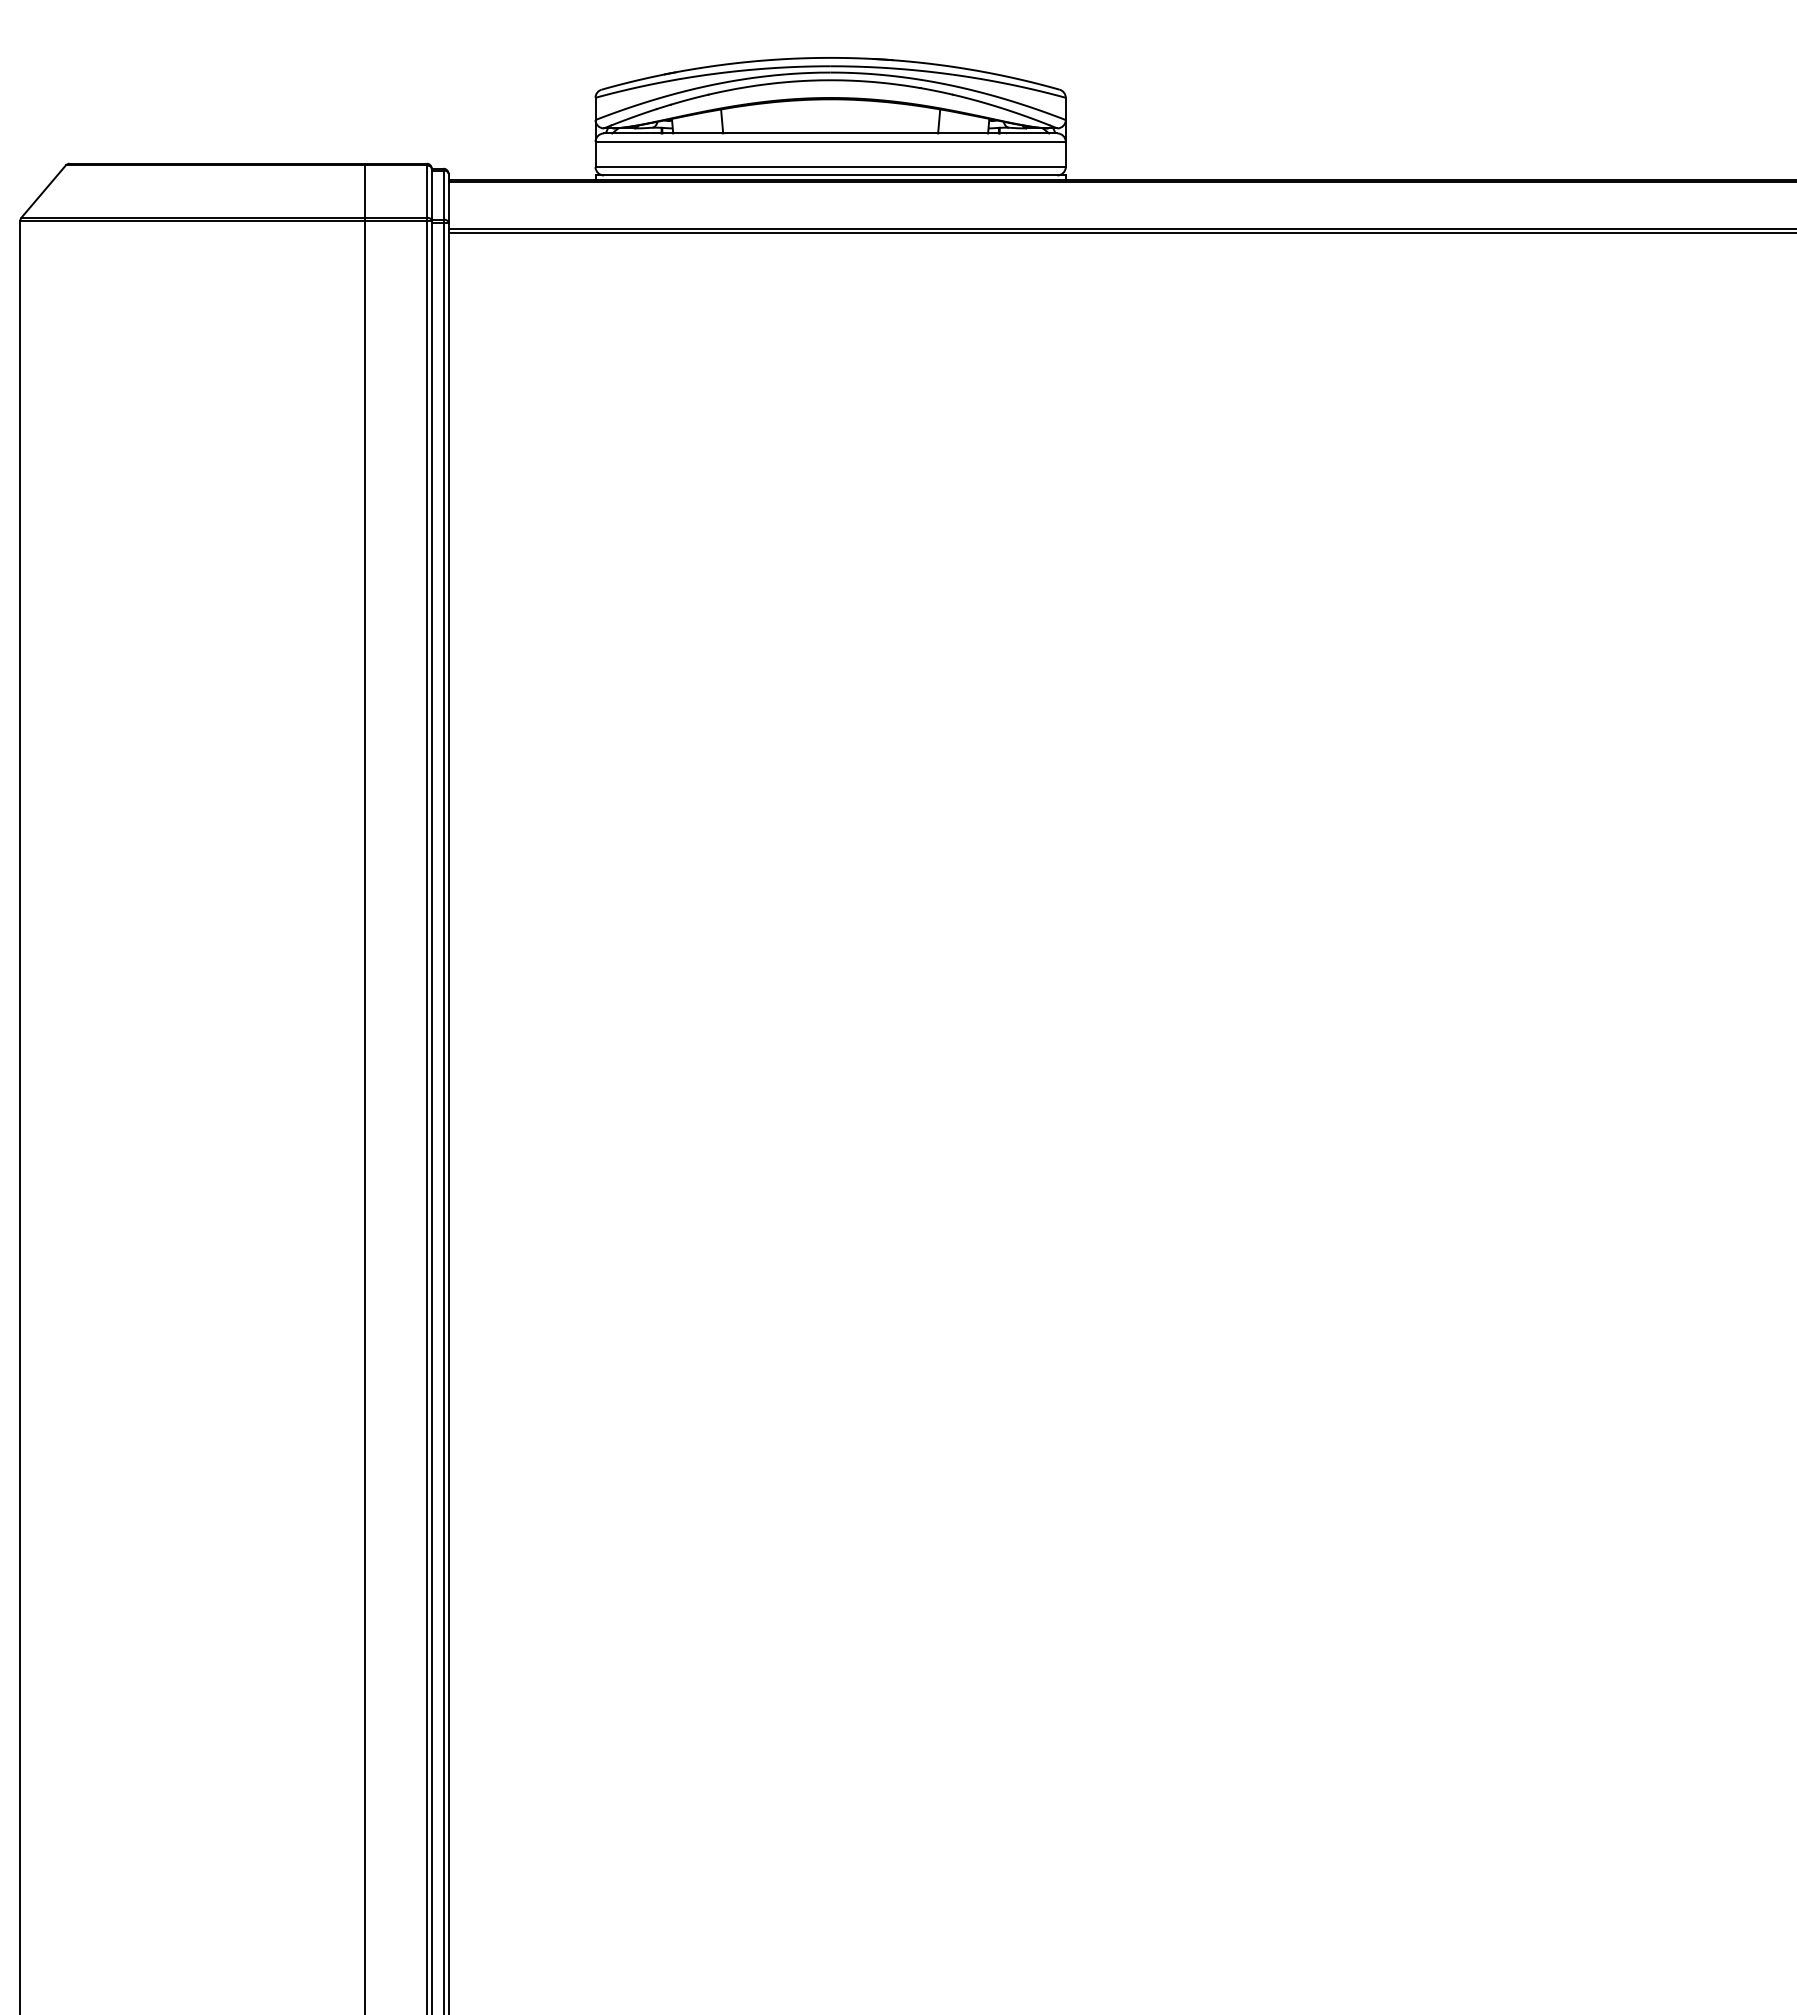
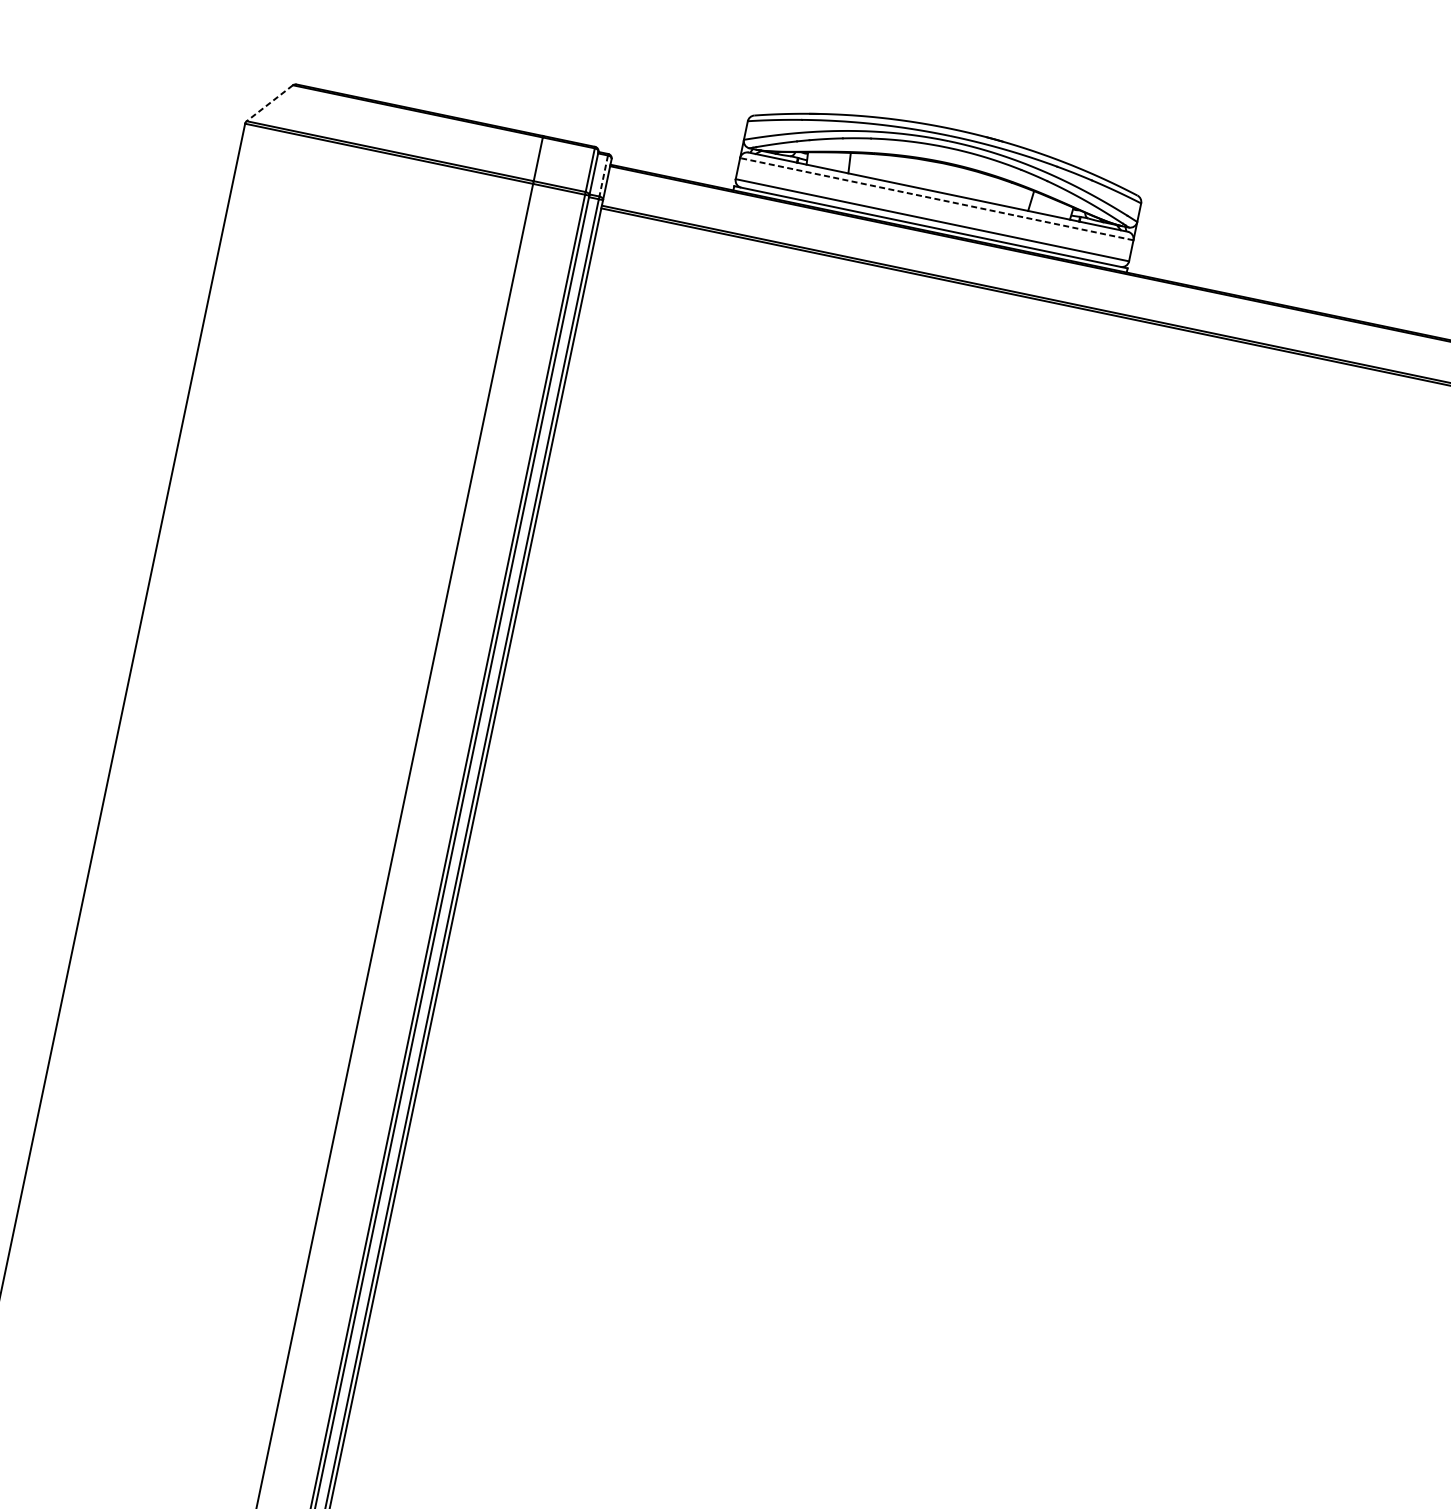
line: (830, 141) -> (936, 198), solid -> dashed
line: (43, 191) -> (269, 103), solid -> dashed
line: (443, 195) -> (603, 176), solid -> dashed

